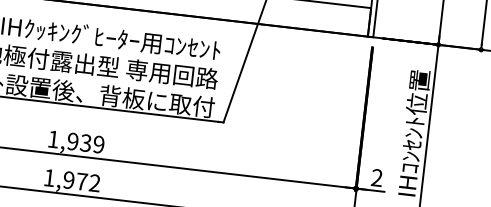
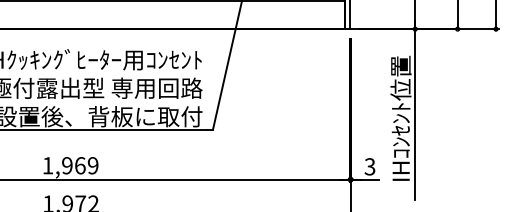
text: (85, 142) -> (79, 165), 1,939 -> 1,969
text: (376, 177) -> (369, 166), 2 -> 3

